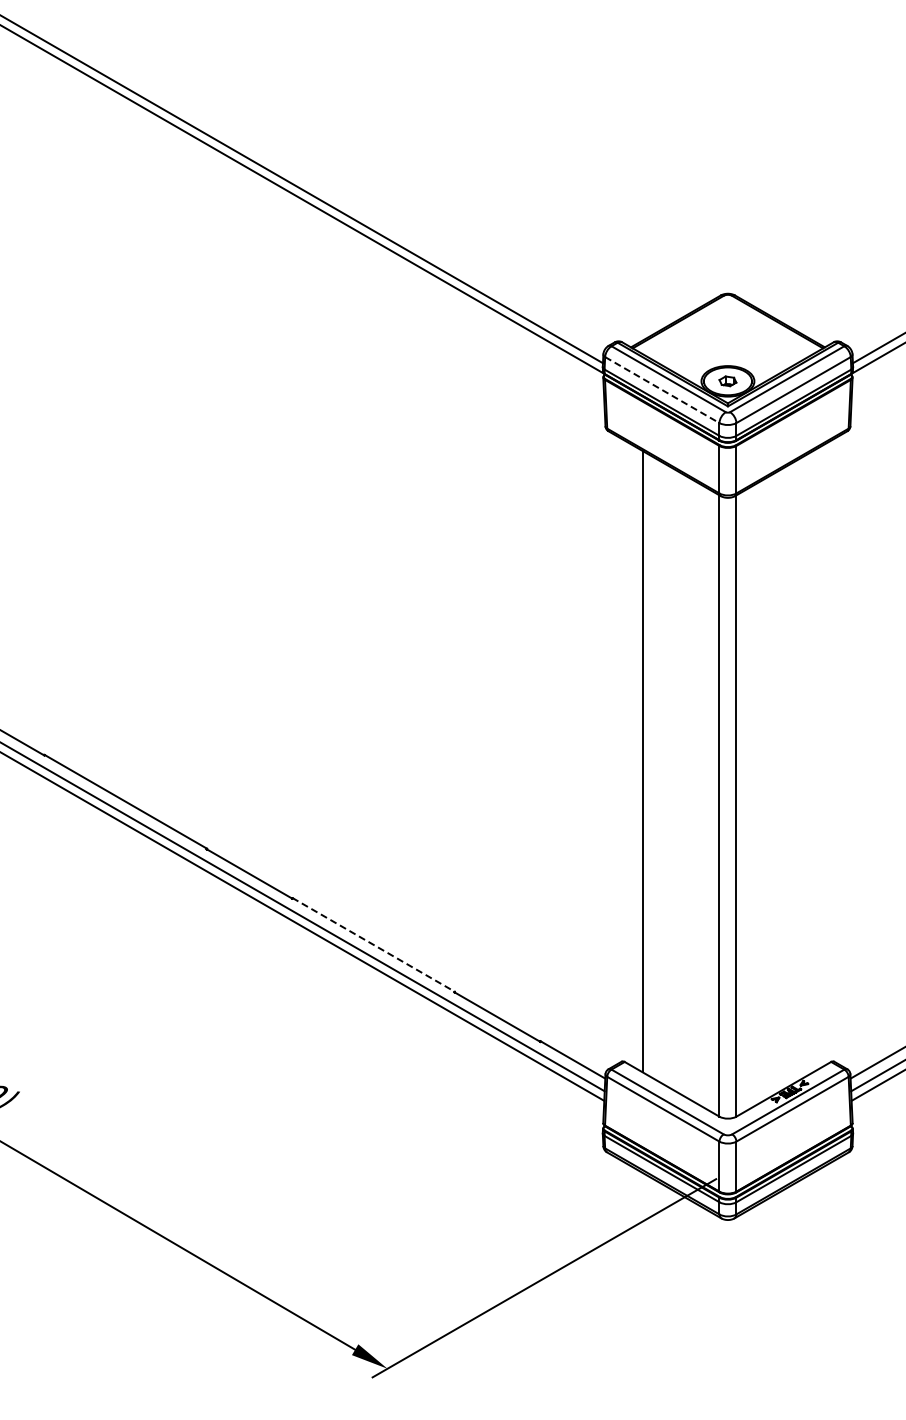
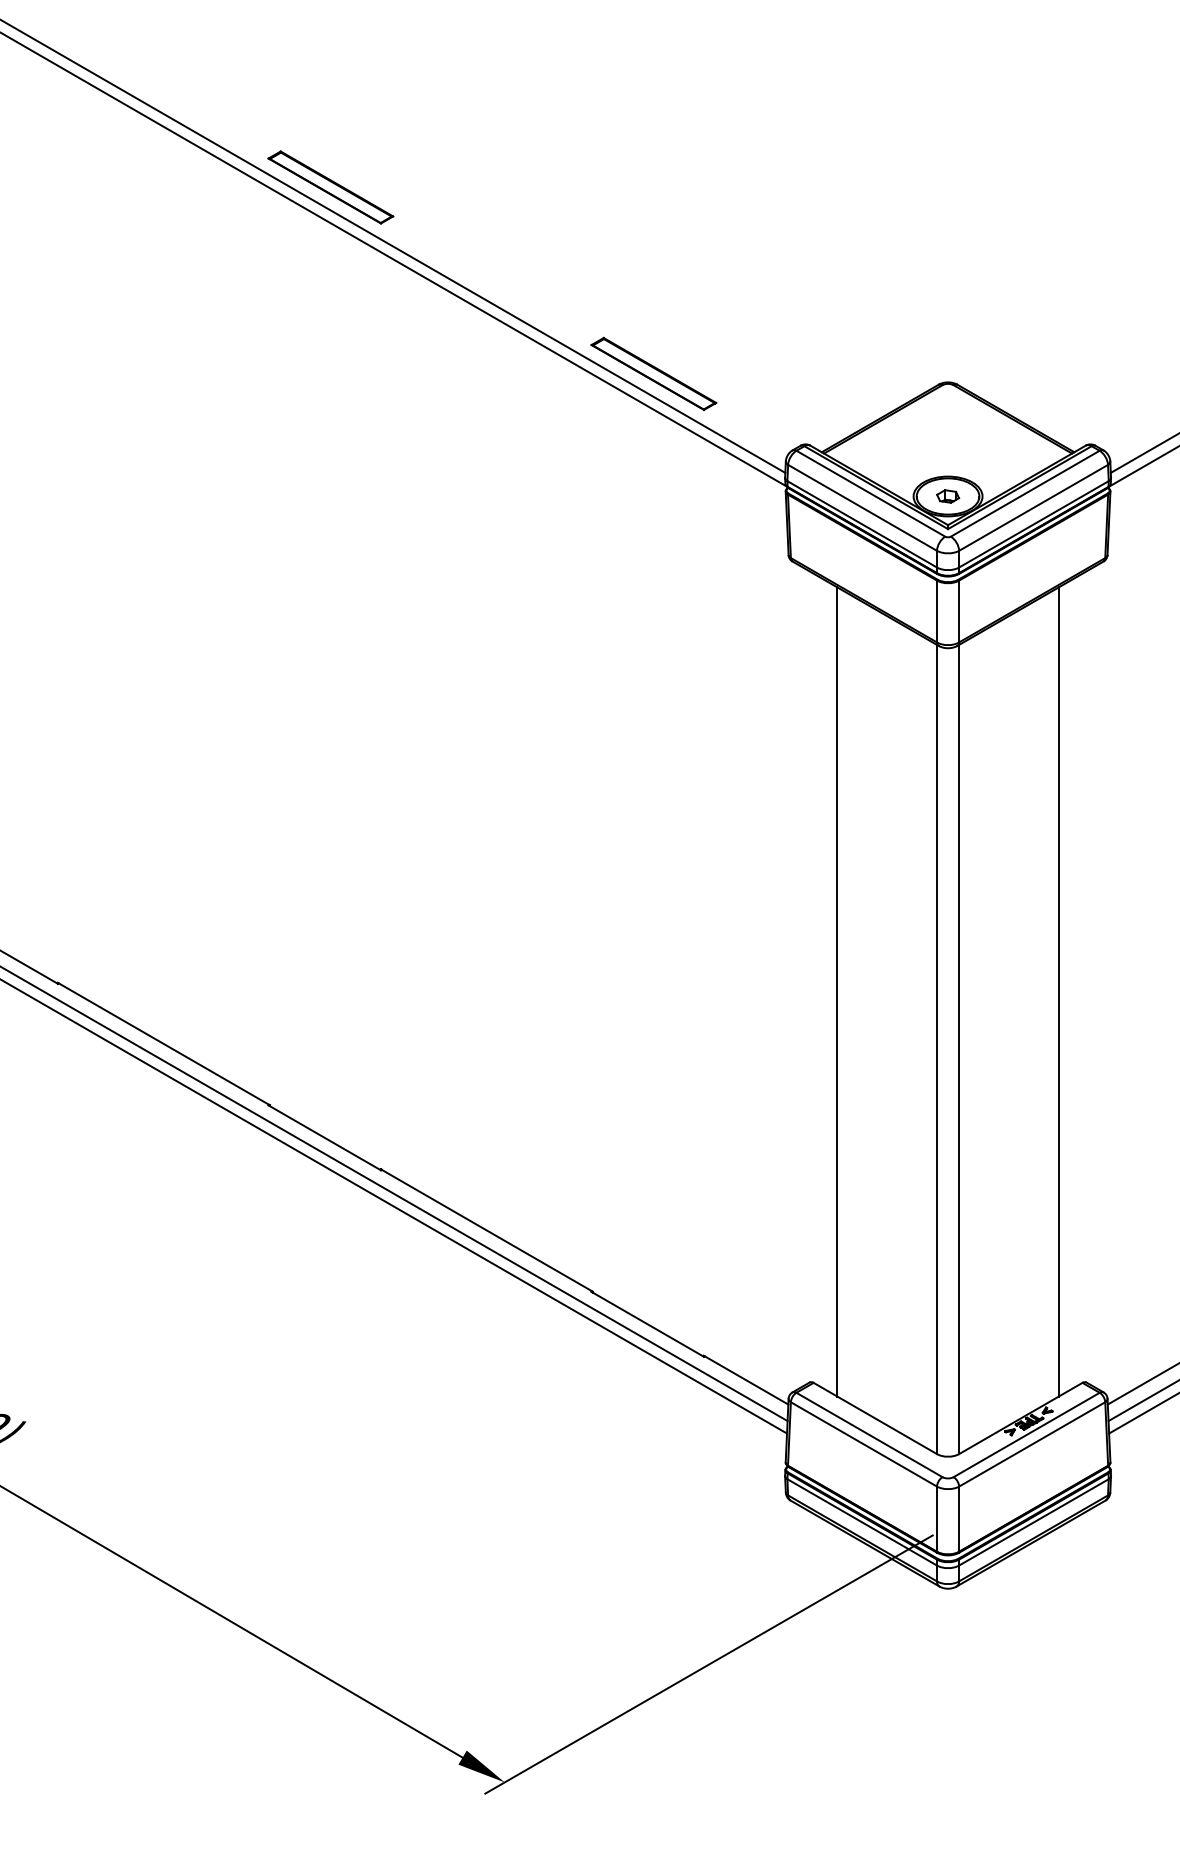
part: (253, 143) -> (330, 186), added
part: (502, 286) -> (654, 372), added
line: (662, 390) -> (862, 508), dashed -> solid
line: (813, 761) -> (1059, 991), added
line: (374, 945) -> (487, 1231), dashed -> solid

